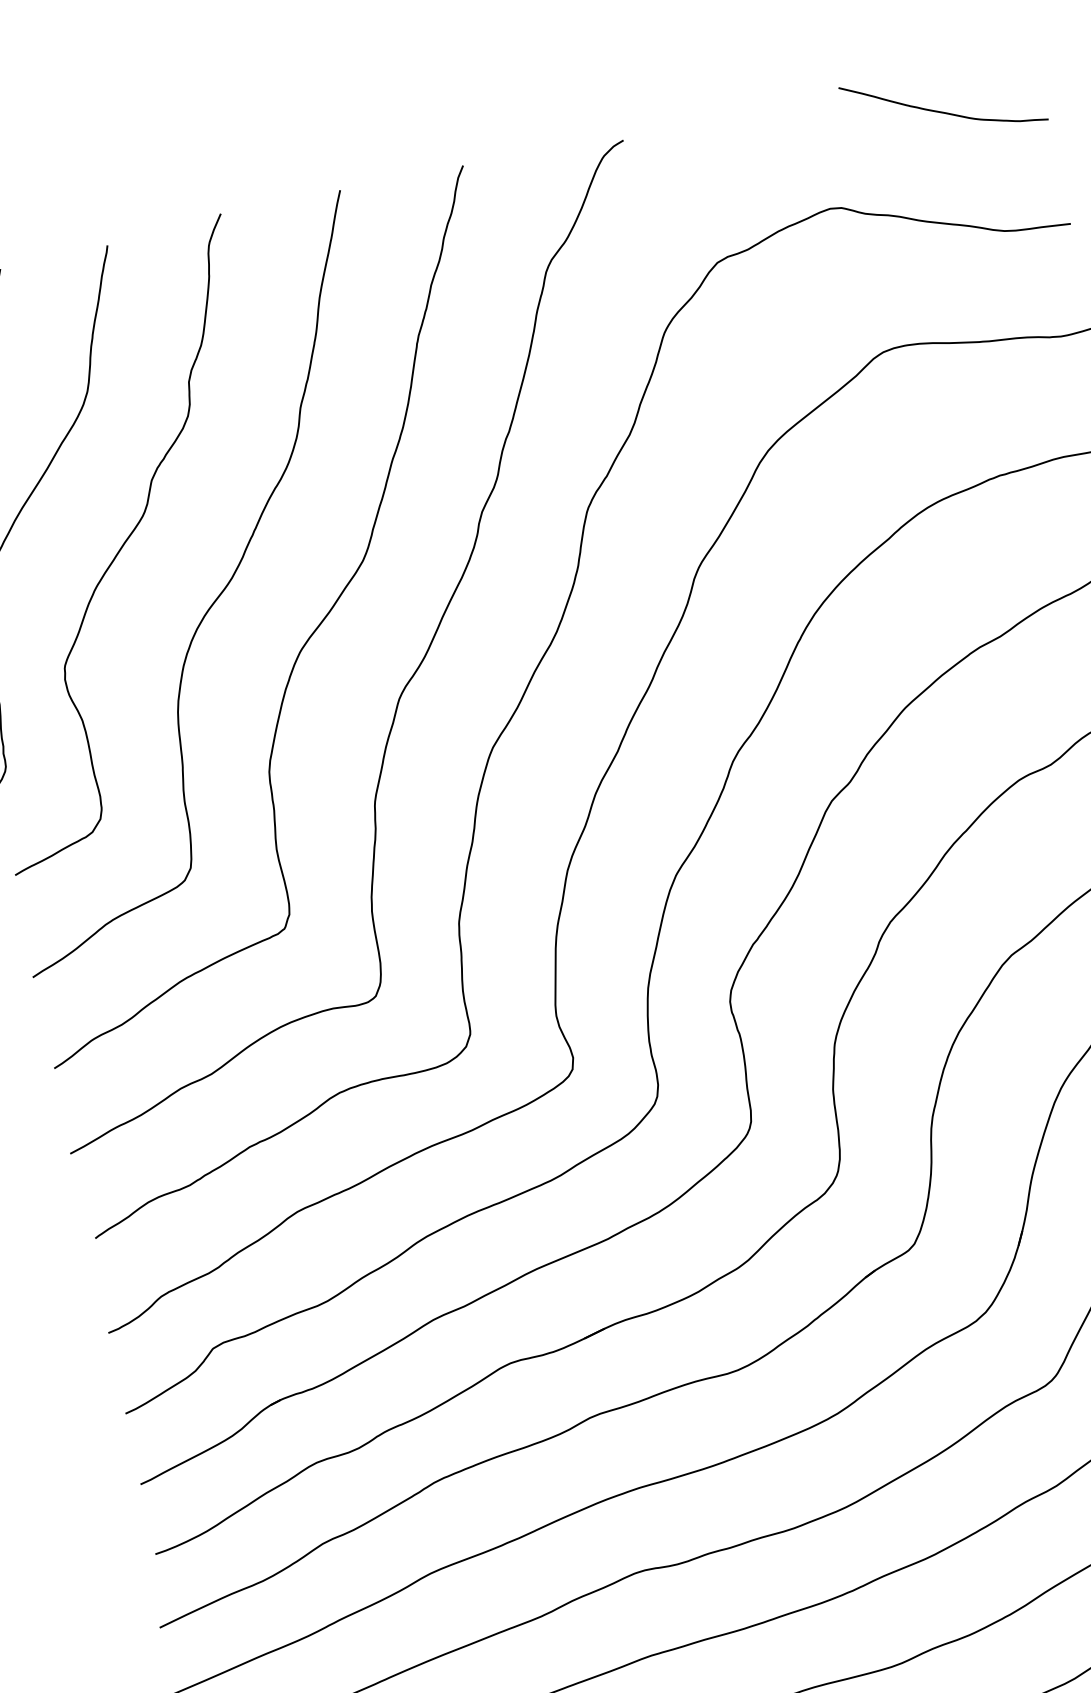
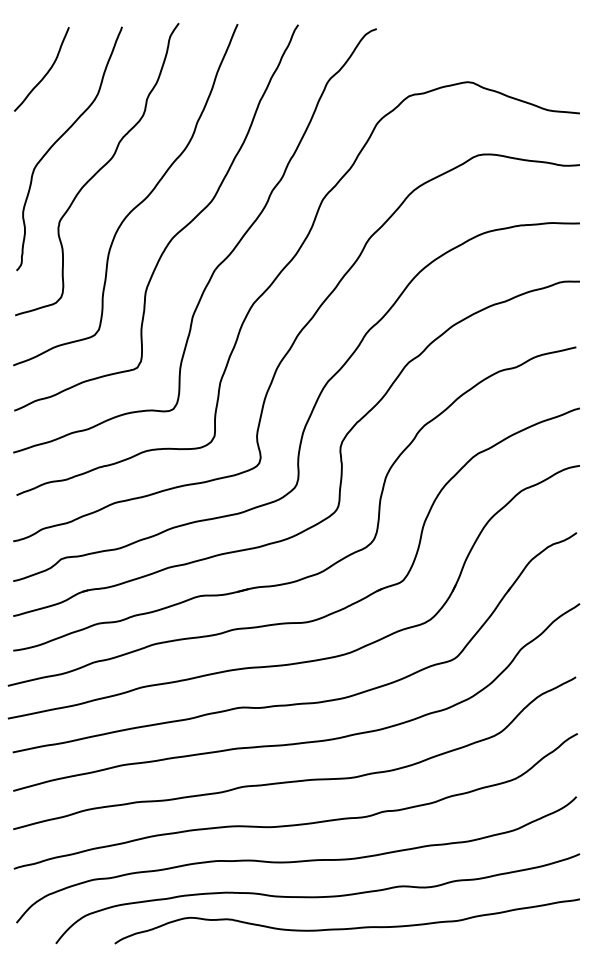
curve: (939, 110) -> (529, 46), removed

